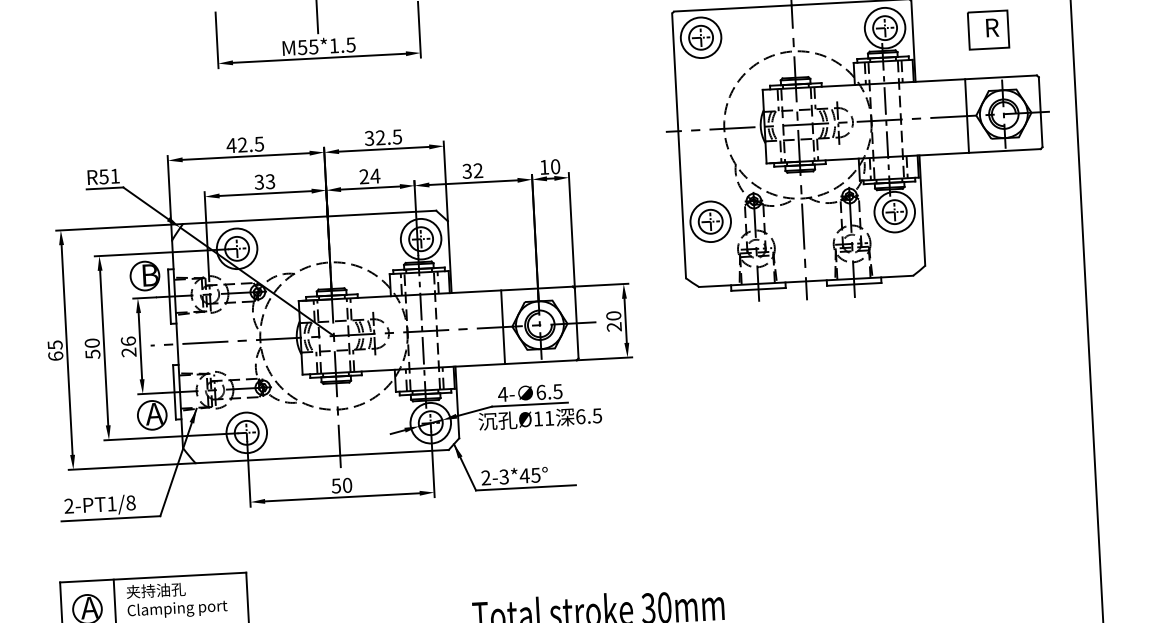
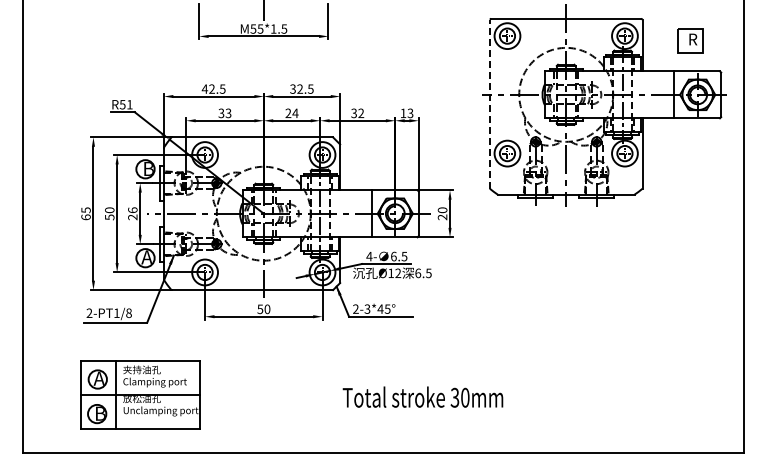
line: (678, 146) -> (489, 104), solid -> dashed
text: (555, 166) -> (410, 113), 10 -> 13
text: (549, 417) -> (398, 272), Ø11 -> Ø12

